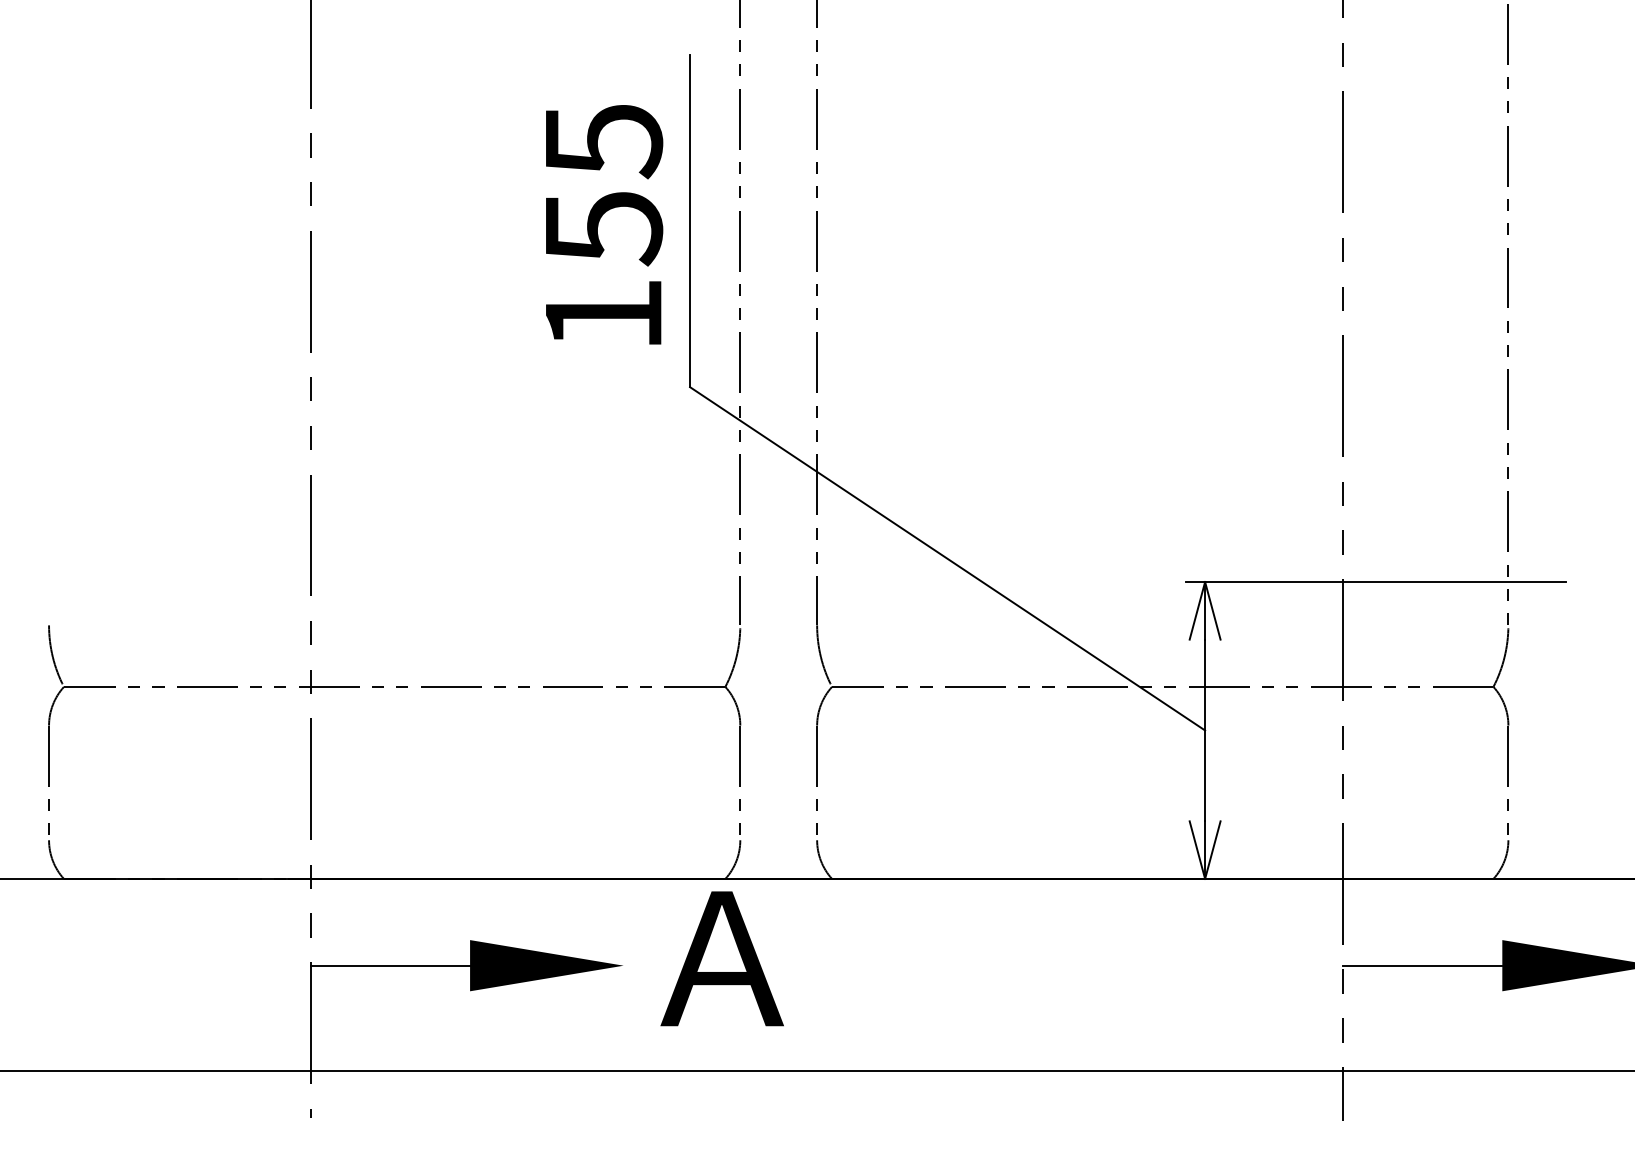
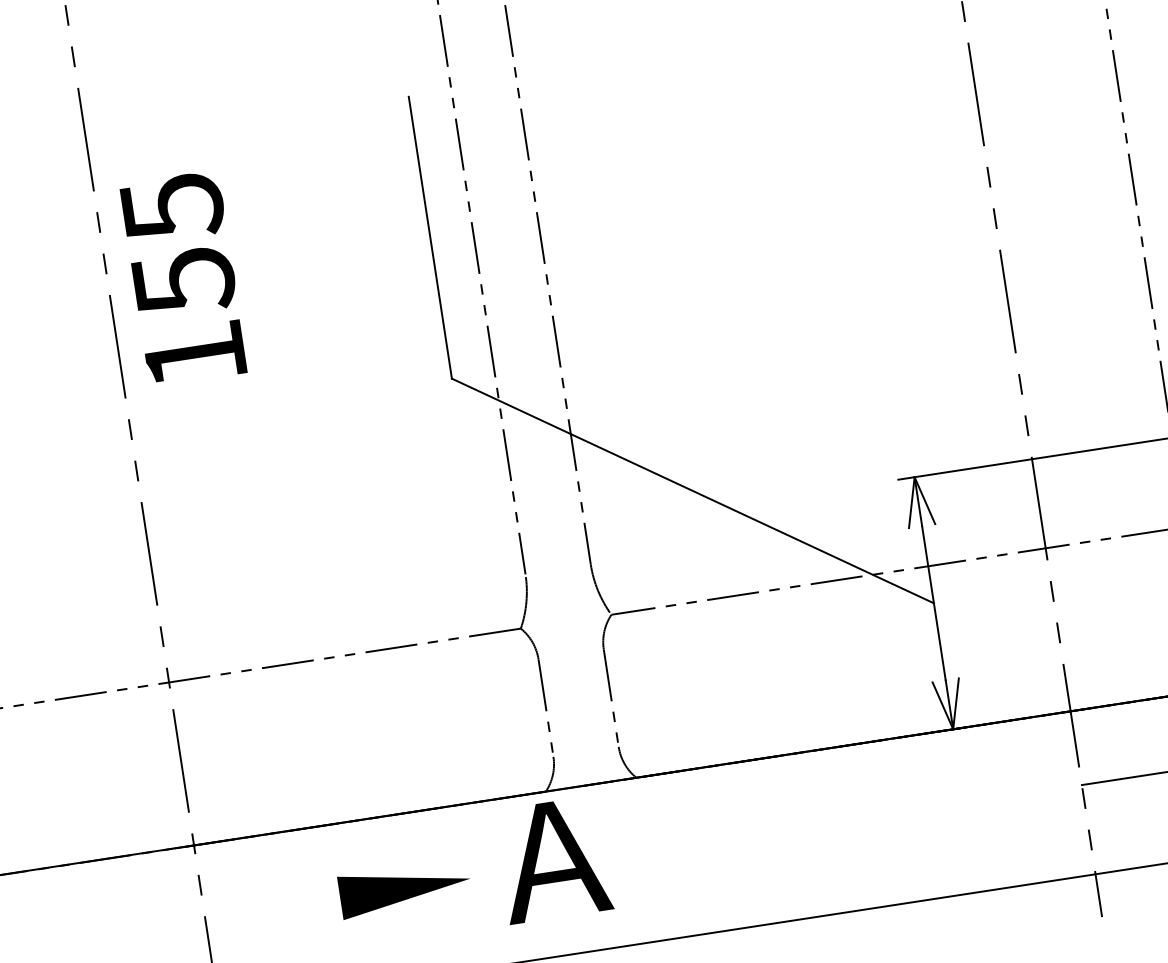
text: (604, 224) -> (184, 278), moved
line: (390, 965) -> (272, 908), removed

